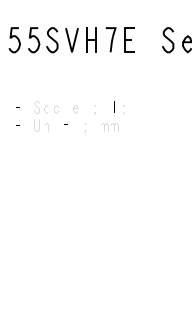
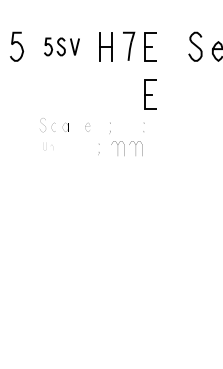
part: (53, 40) -> (62, 47), size x0.6
part: (129, 80) -> (150, 93), added
part: (41, 125) -> (48, 146), size x0.6
part: (110, 126) -> (128, 147), size x1.6

